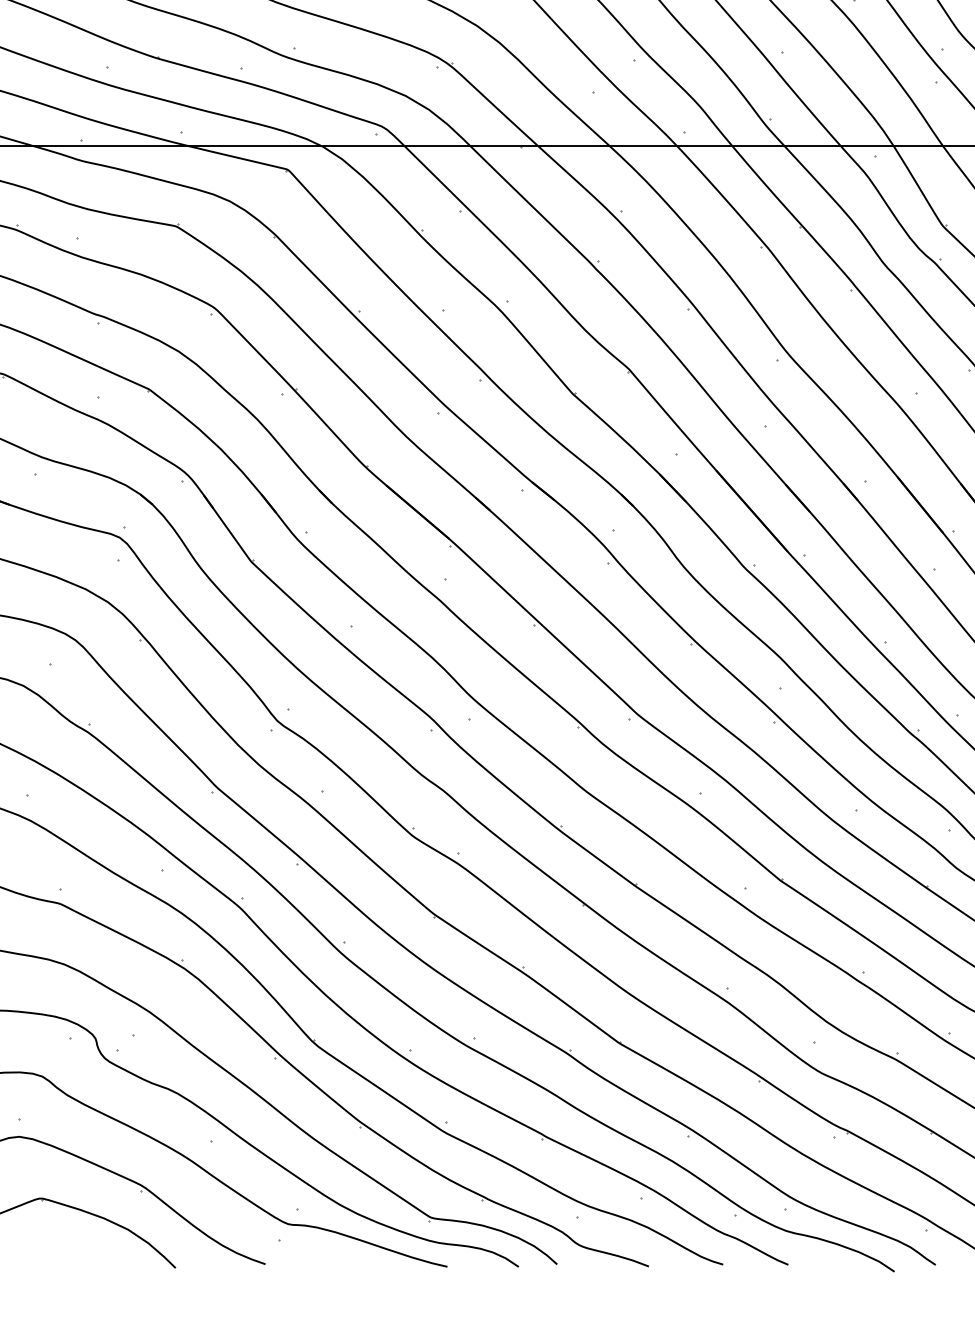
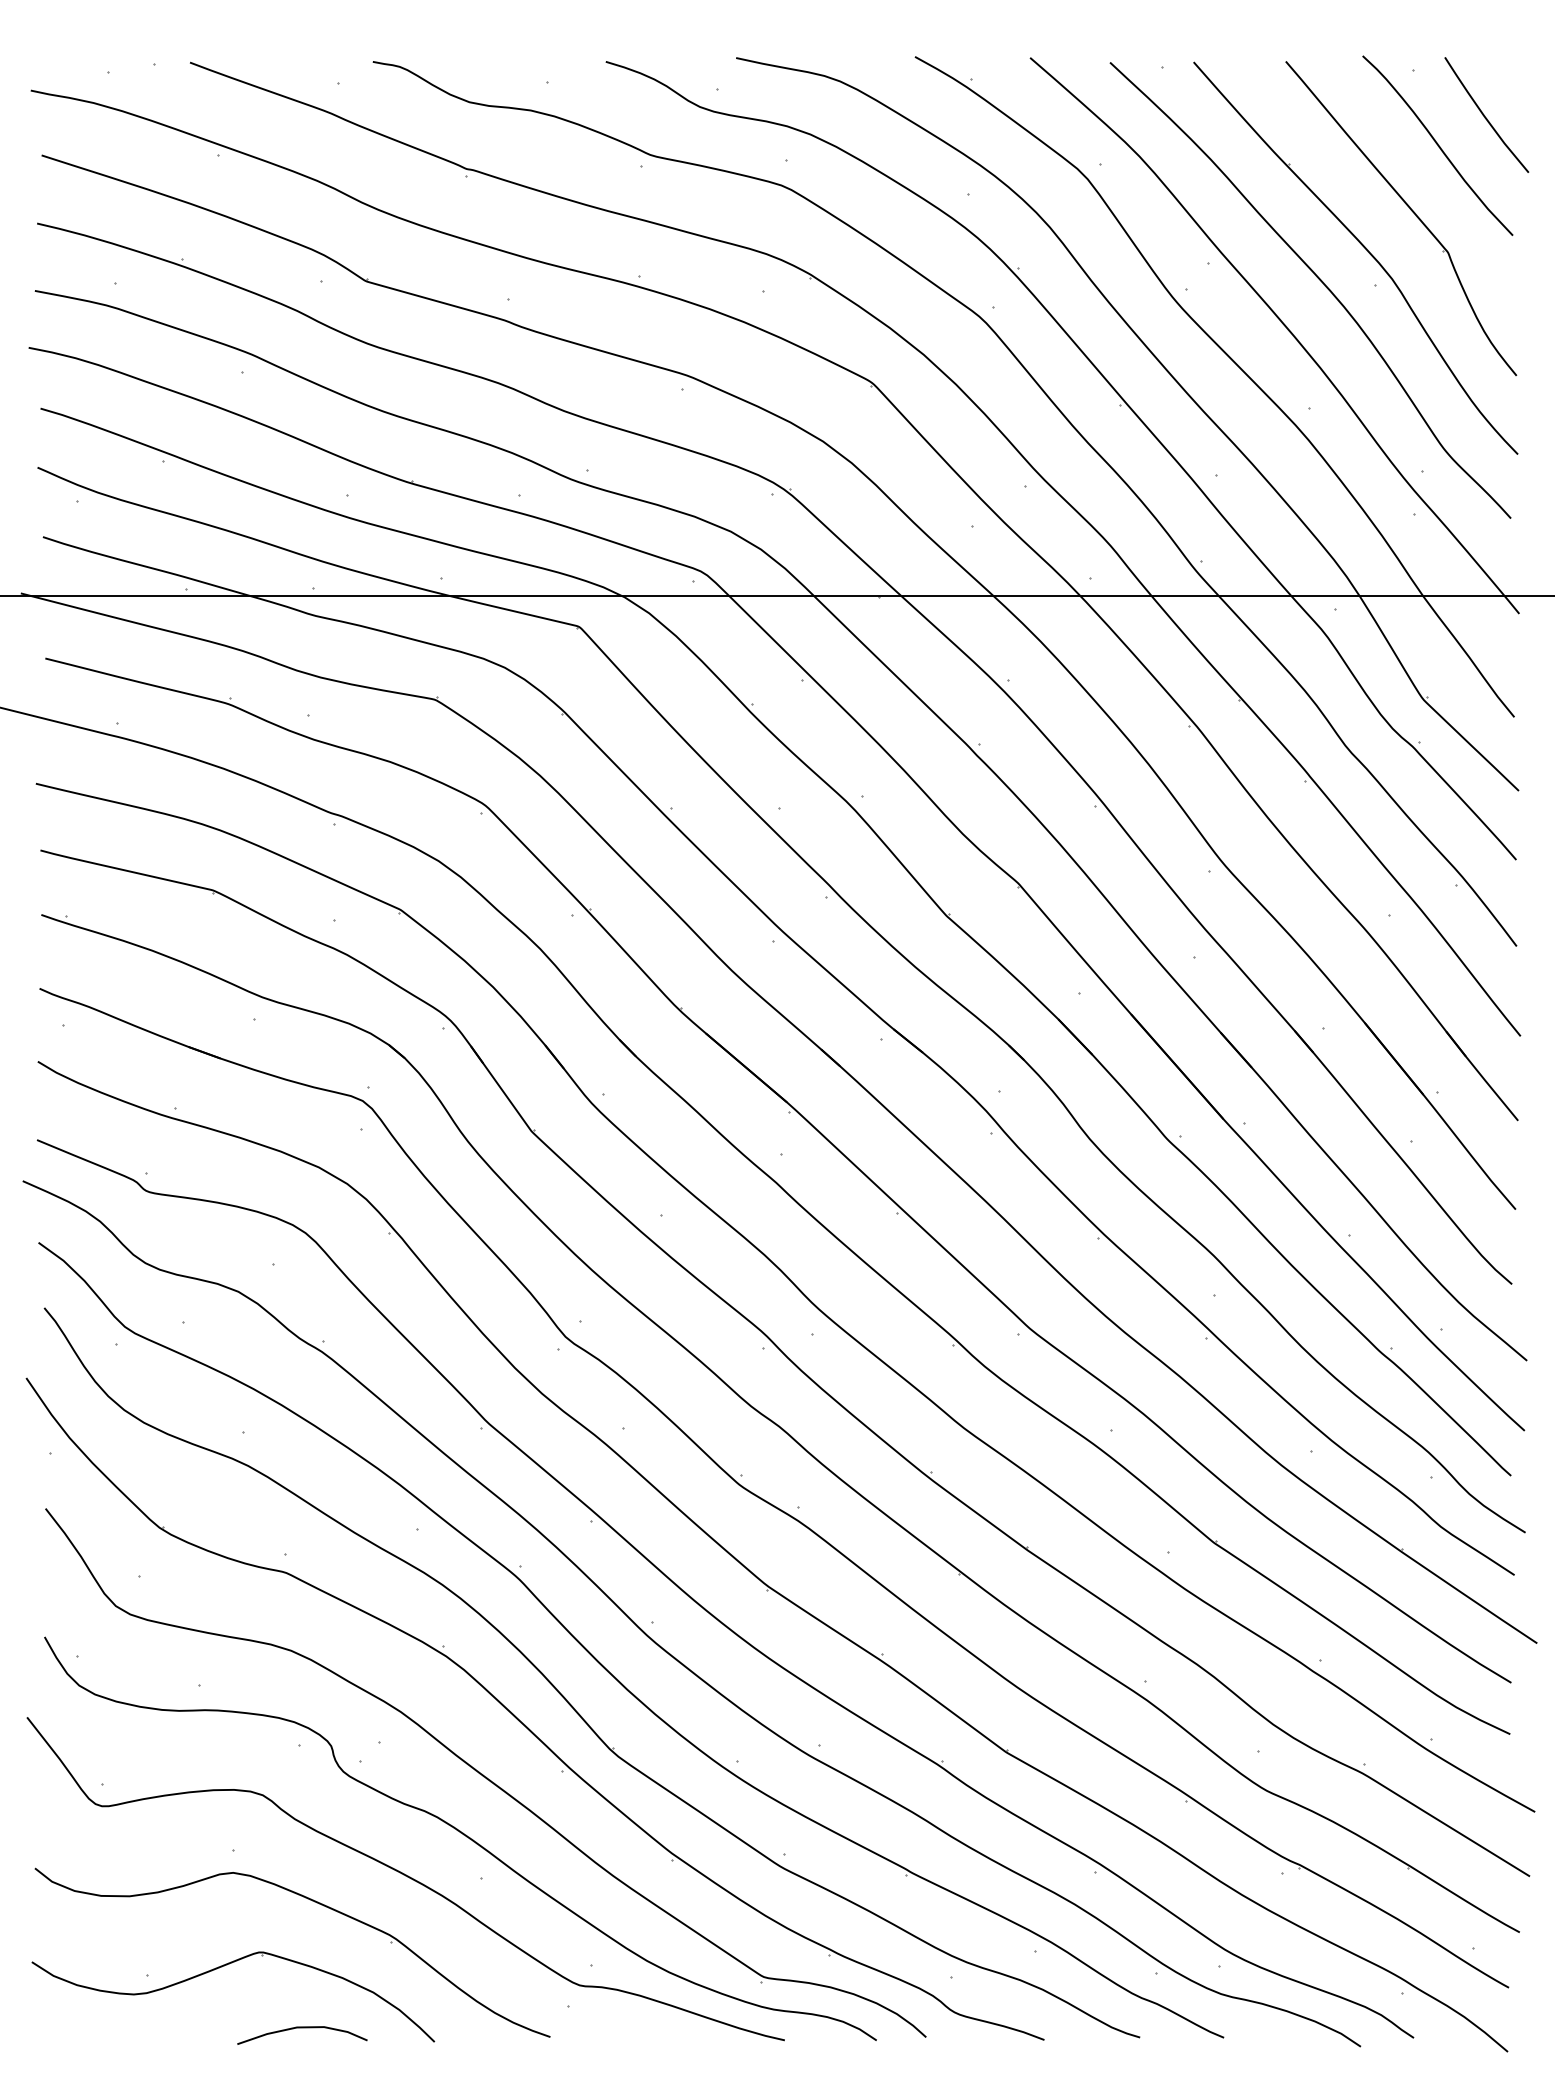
curve: (73, 1257) -> (302, 2028), added

